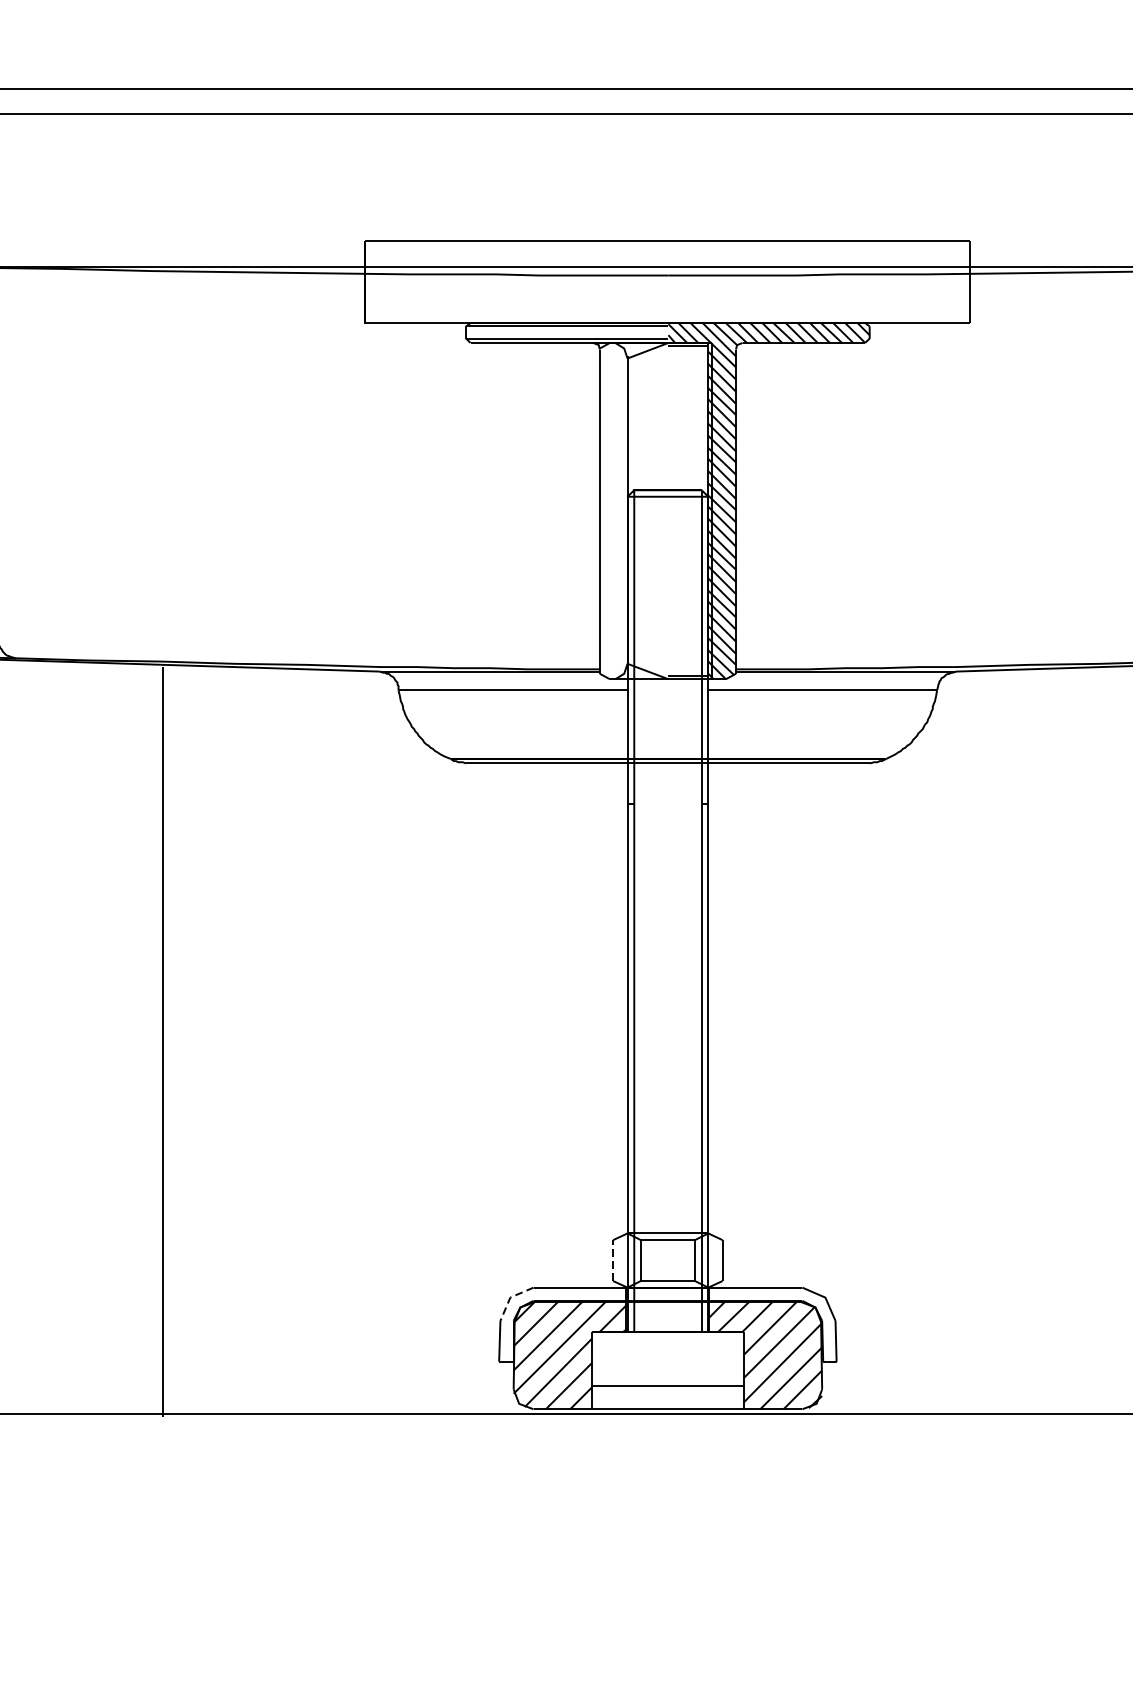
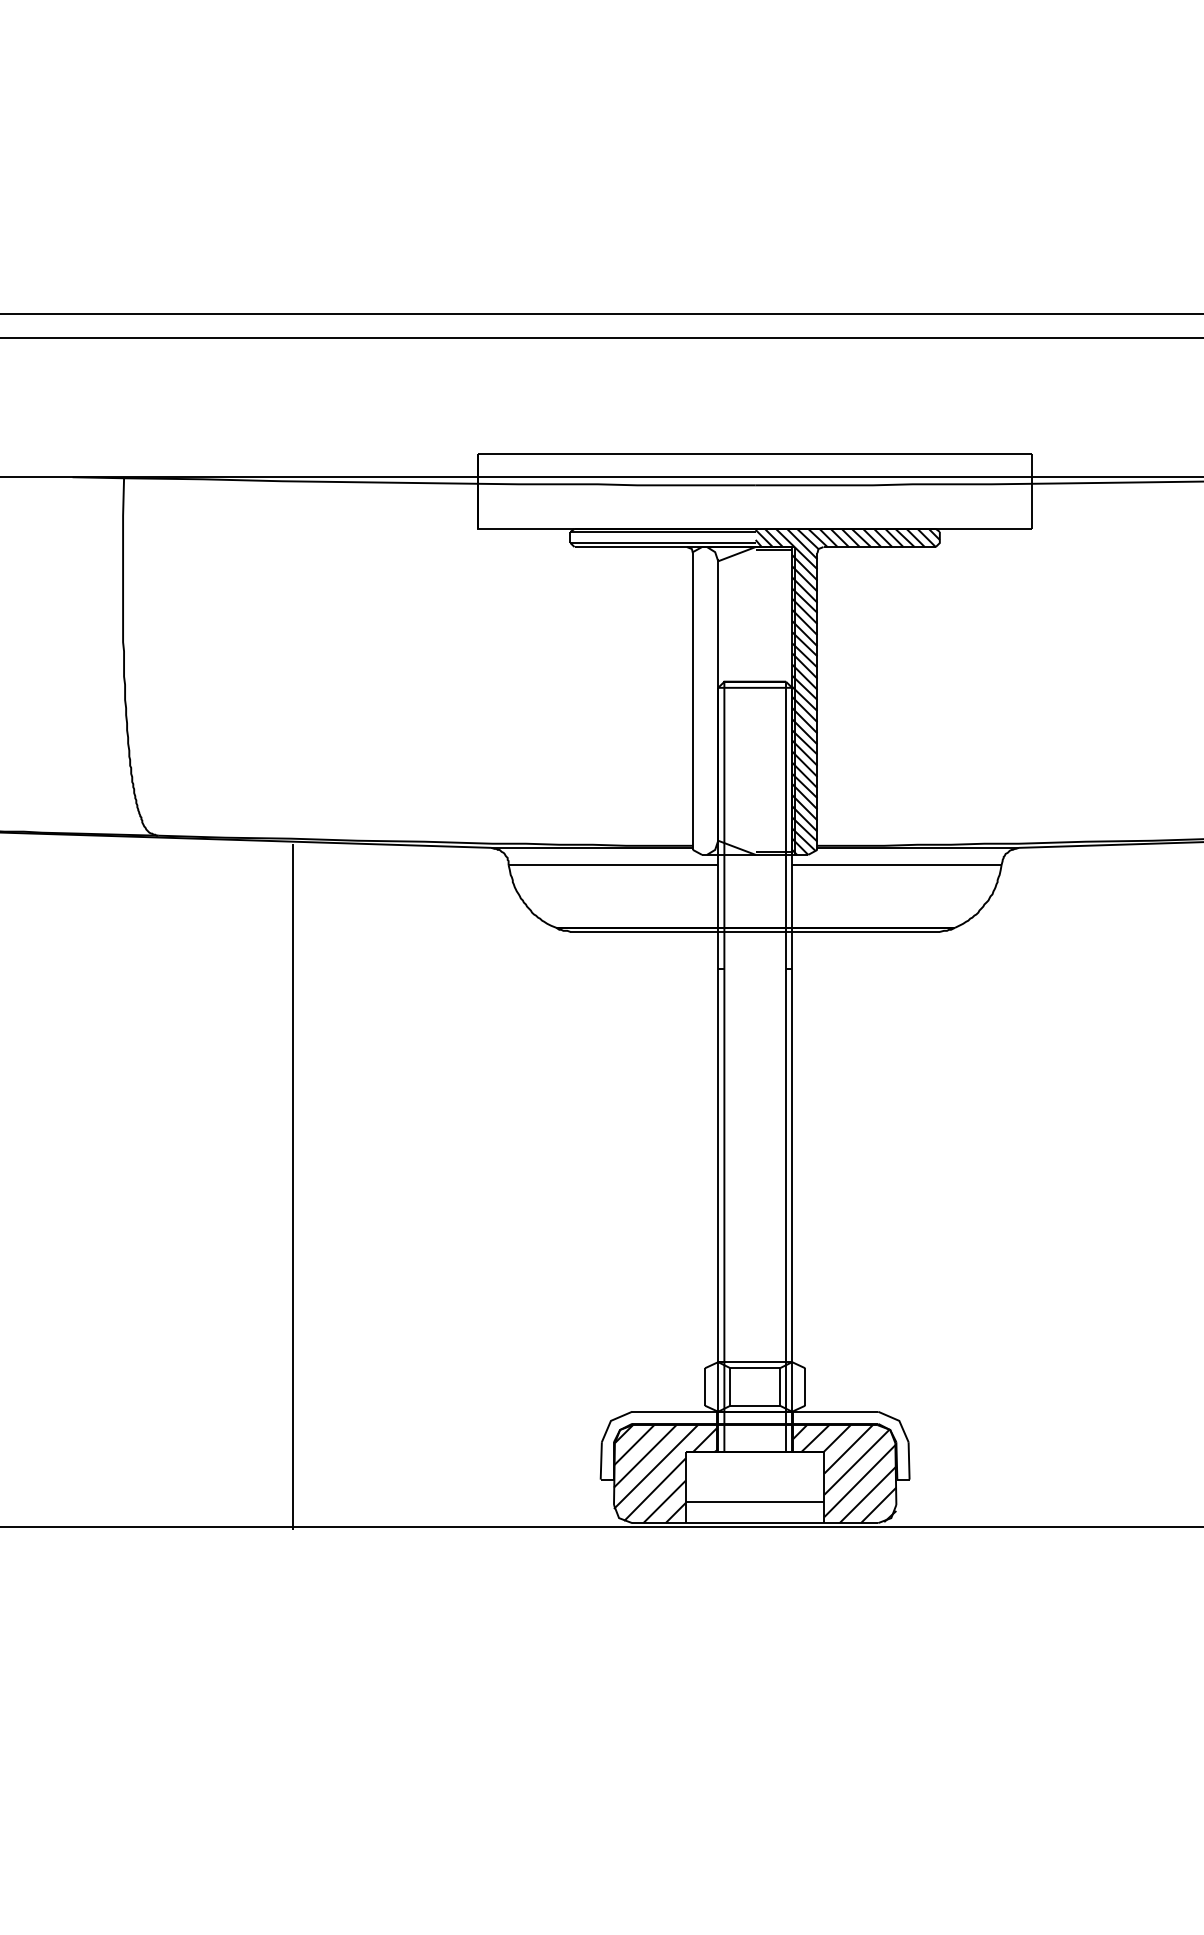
line: (613, 1260) -> (705, 1386), dashed -> solid
line: (509, 1297) -> (610, 1420), dashed -> solid

